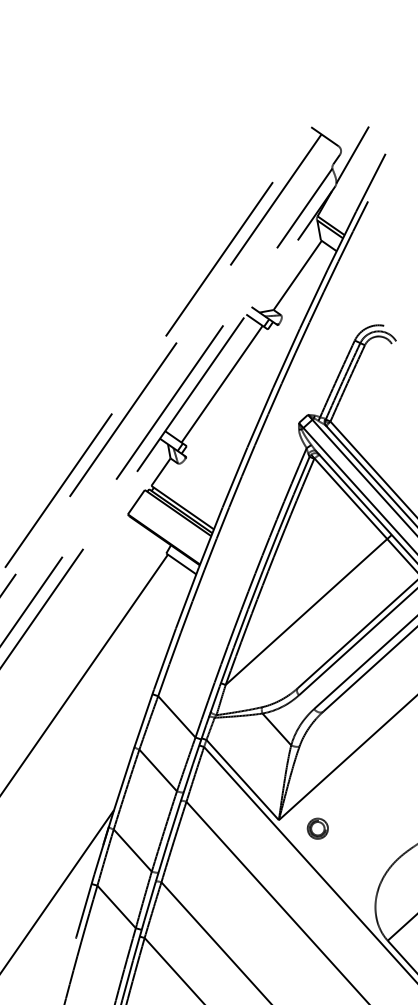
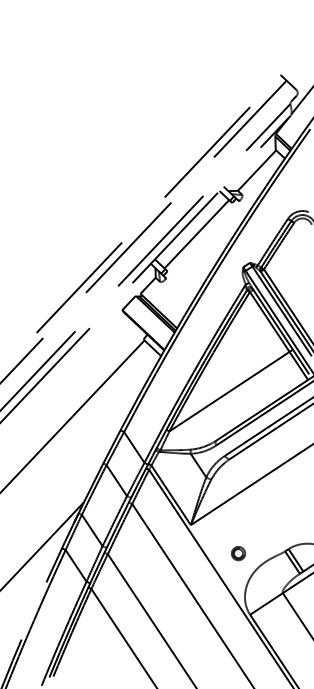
part: (317, 828) -> (238, 553), moved

